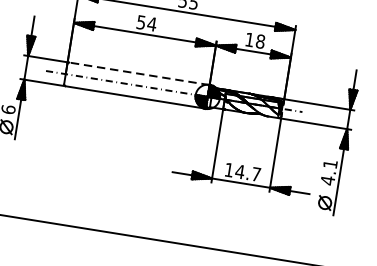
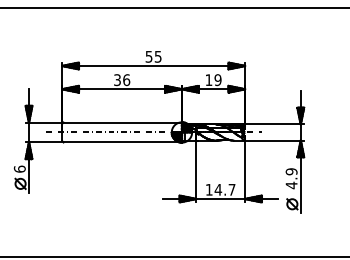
text: (147, 23) -> (122, 80), 54 -> 36
text: (259, 41) -> (217, 80), 18 -> 19
line: (139, 73) -> (122, 122), dashed -> solid
text: (330, 163) -> (291, 171), 4.1 -> 4.9

